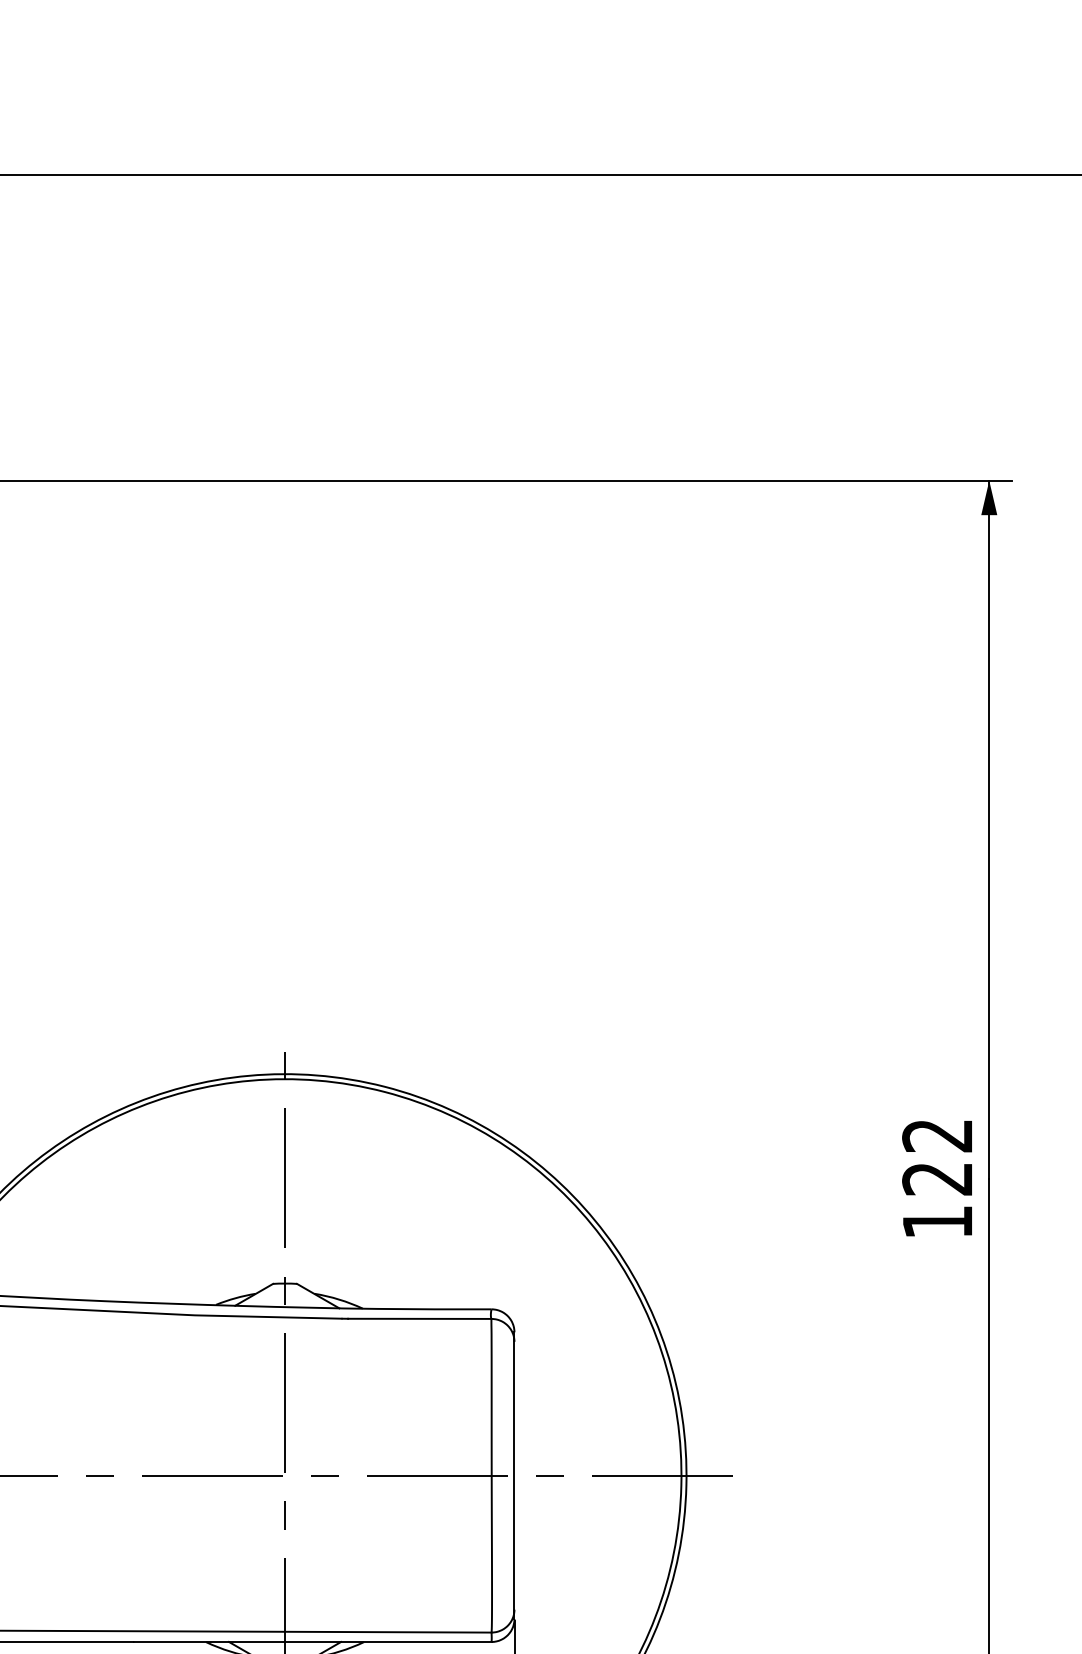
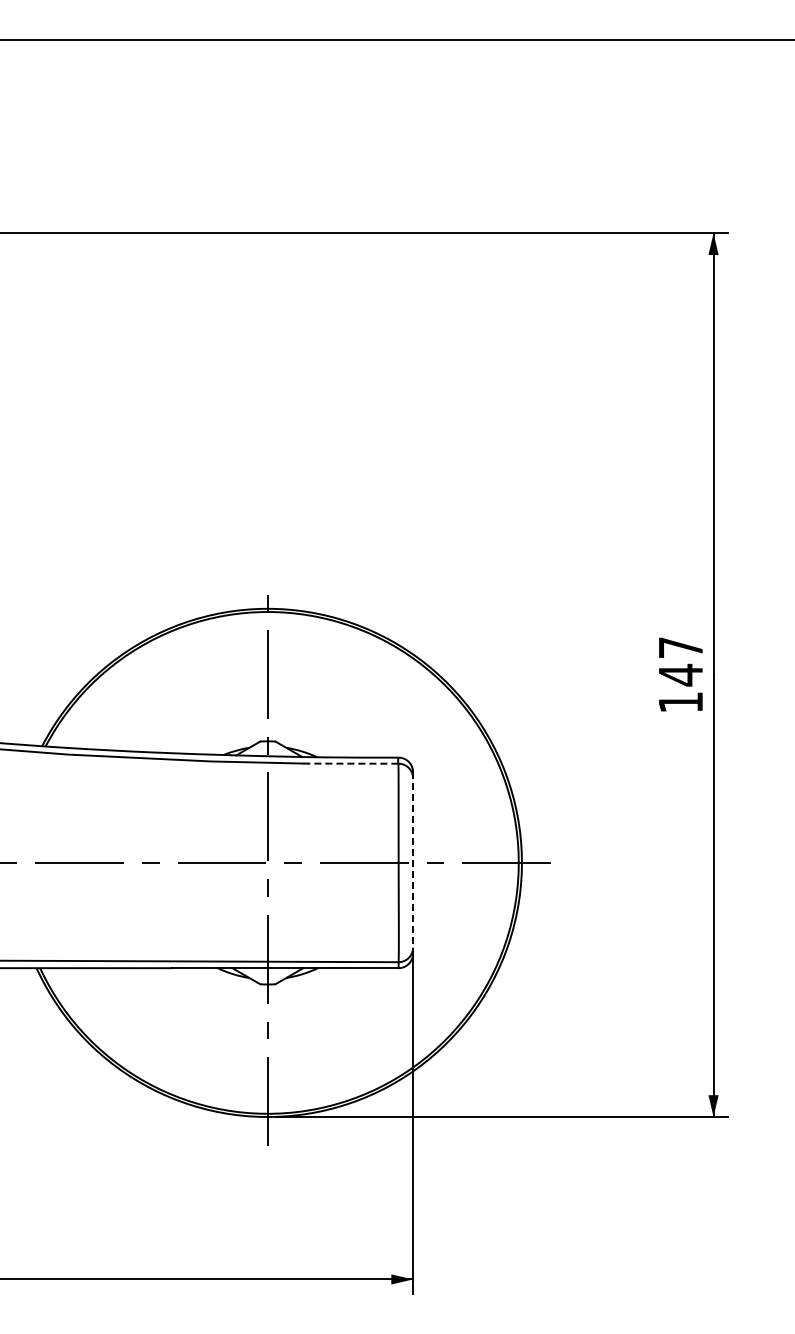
text: (937, 1157) -> (680, 661), 122 -> 147
line: (418, 1318) -> (352, 763), solid -> dashed
line: (515, 1475) -> (413, 862), solid -> dashed

